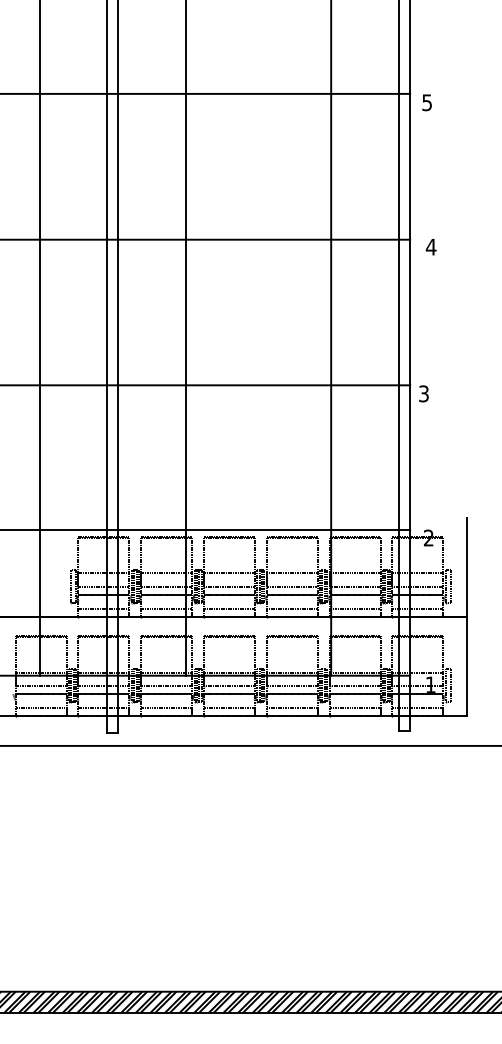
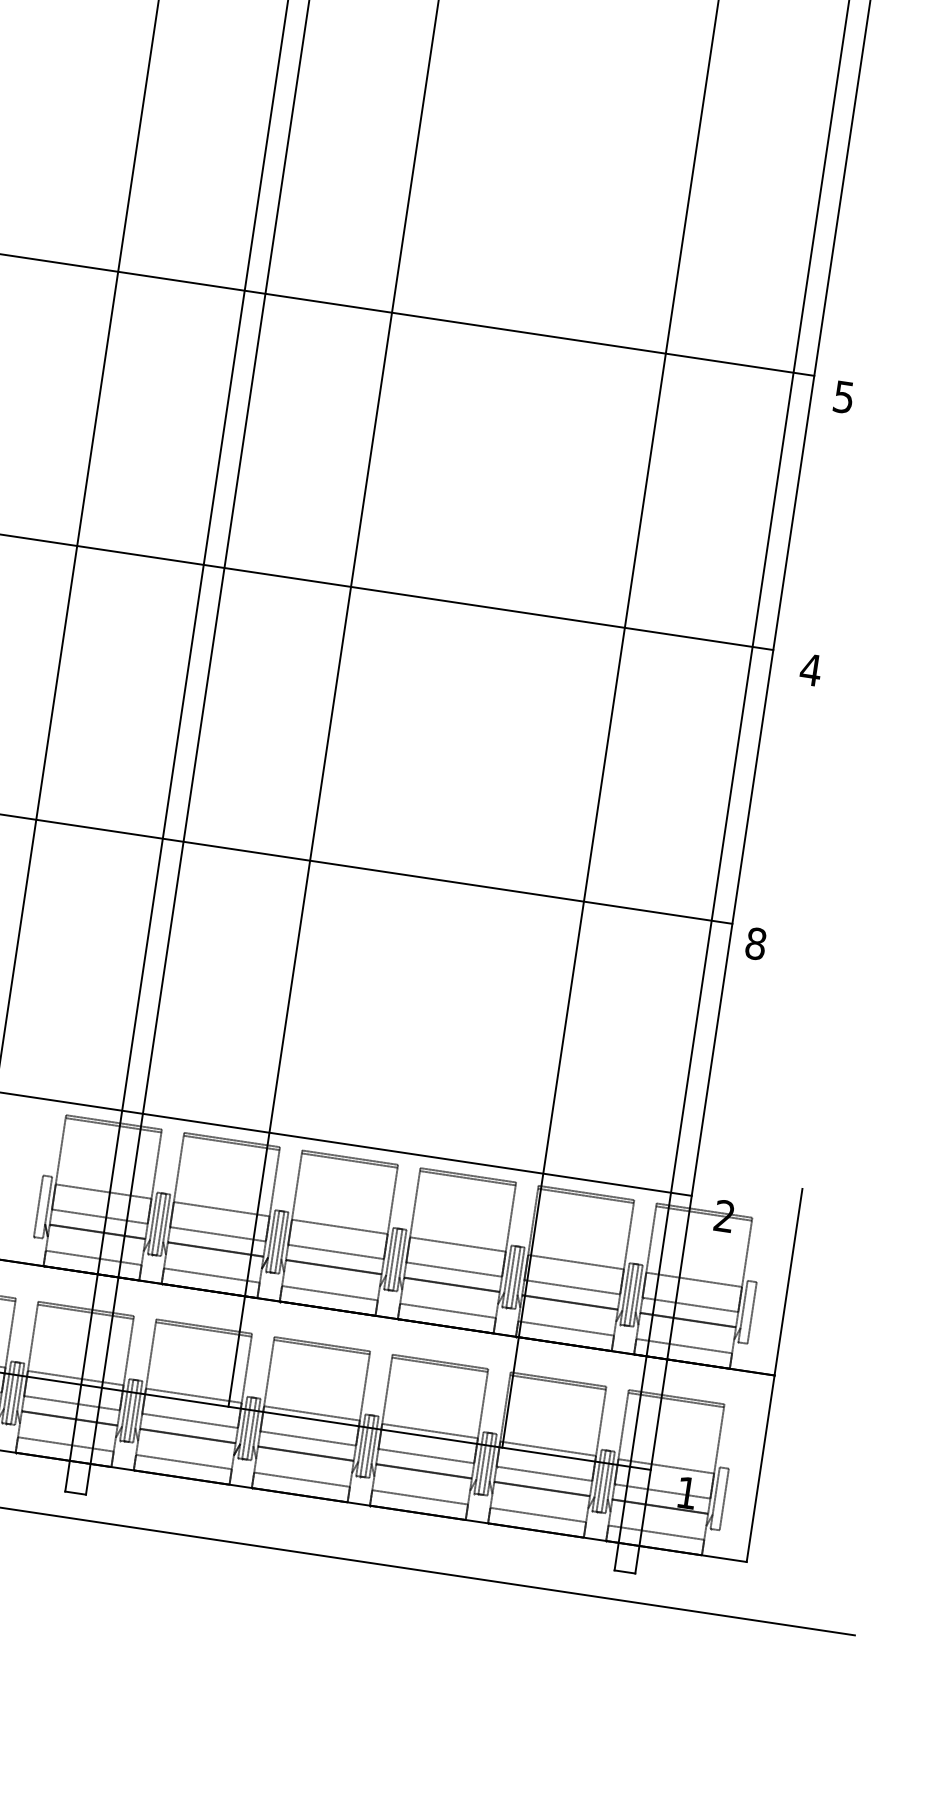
text: (423, 393) -> (755, 942), 3 -> 8

